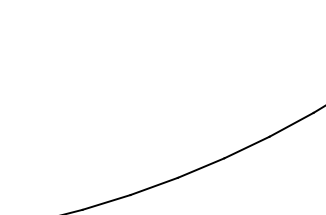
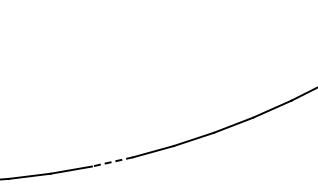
line: (105, 203) -> (111, 162), solid -> dashed

